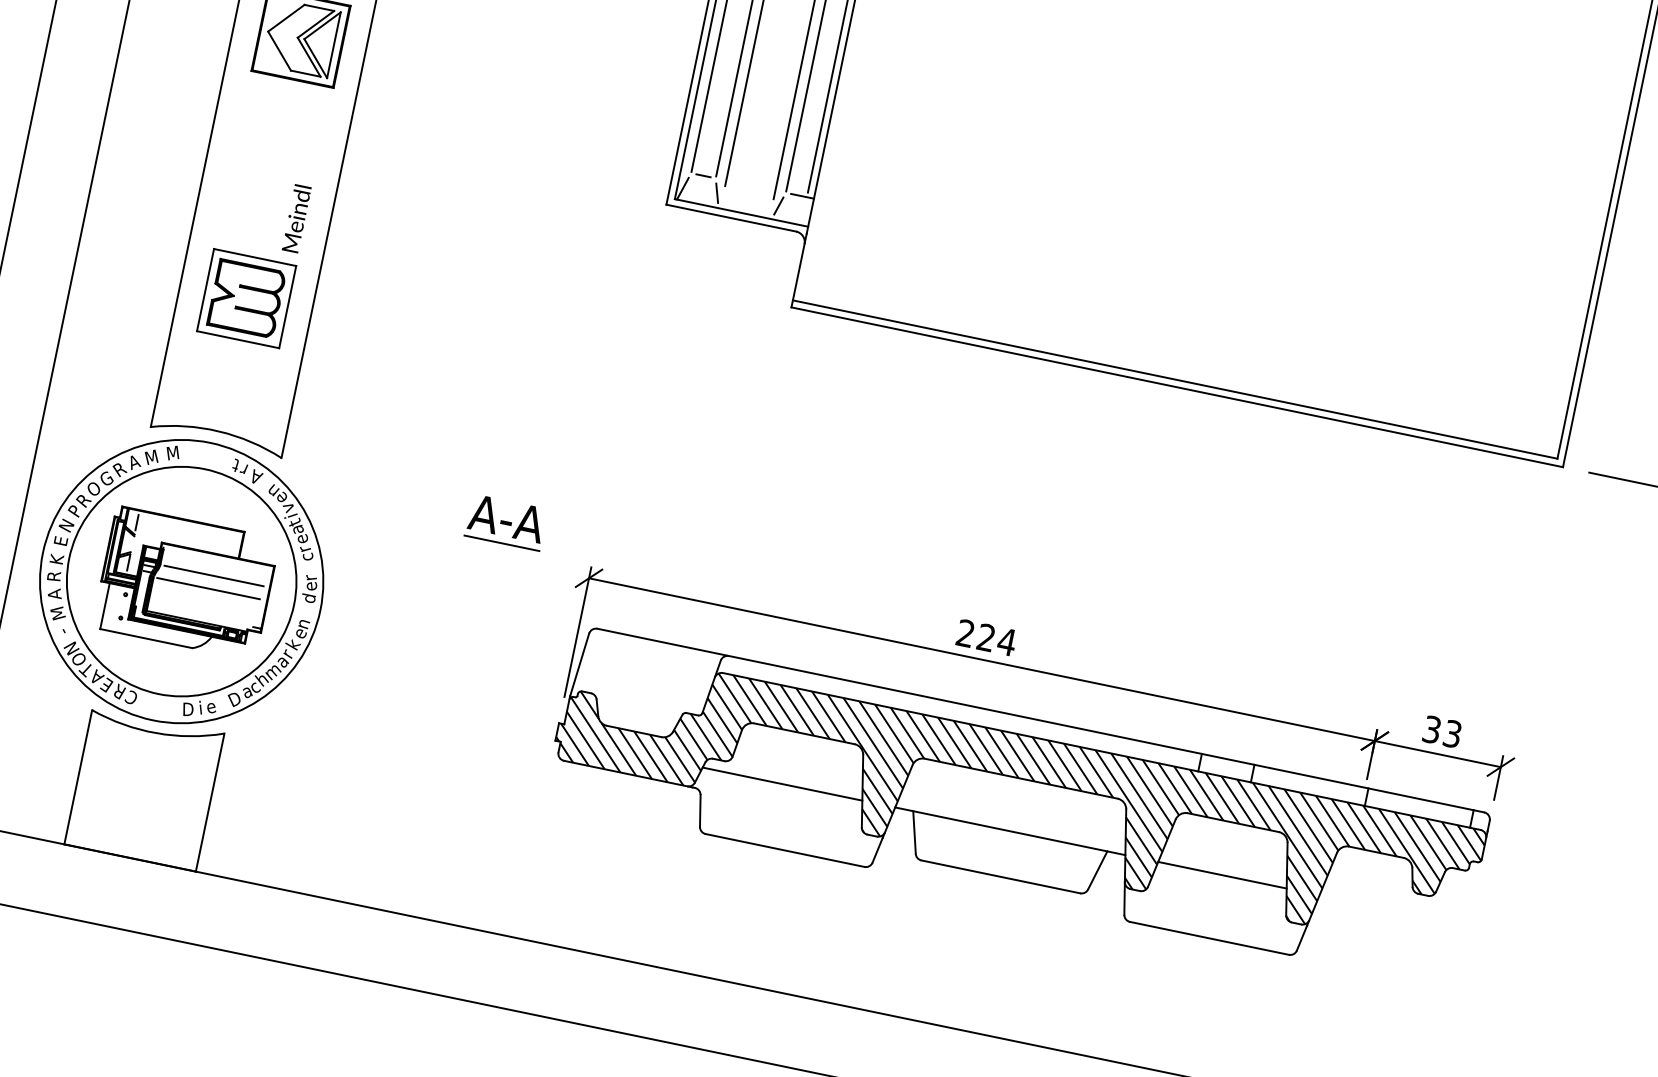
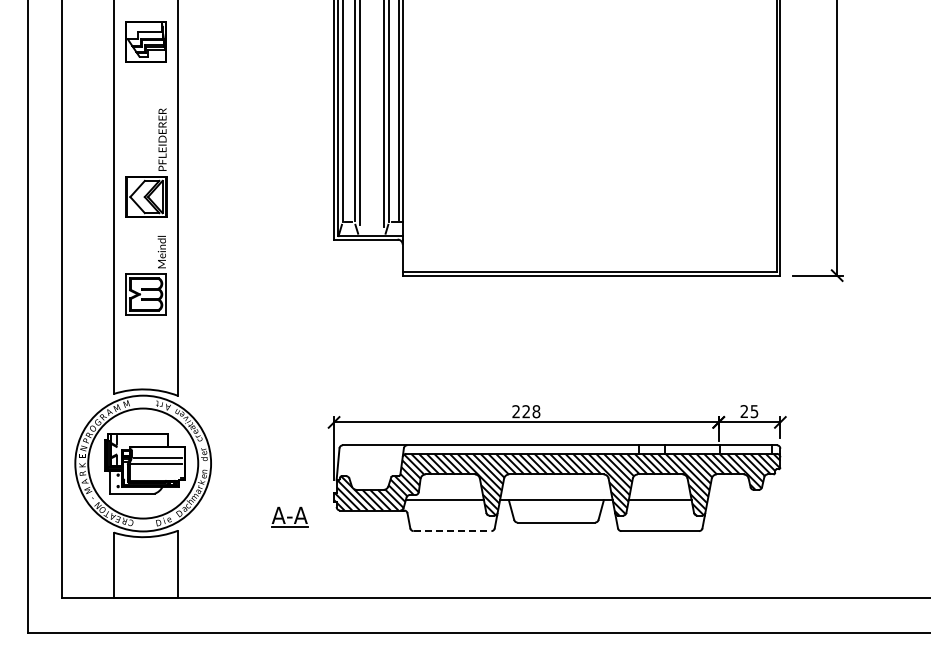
part: (253, 259) -> (145, 275), moved
part: (505, 520) -> (289, 516), moved
text: (1007, 641) -> (536, 411), 224 -> 228
text: (1442, 731) -> (749, 411), 33 -> 25
line: (784, 851) -> (452, 531), solid -> dashed

